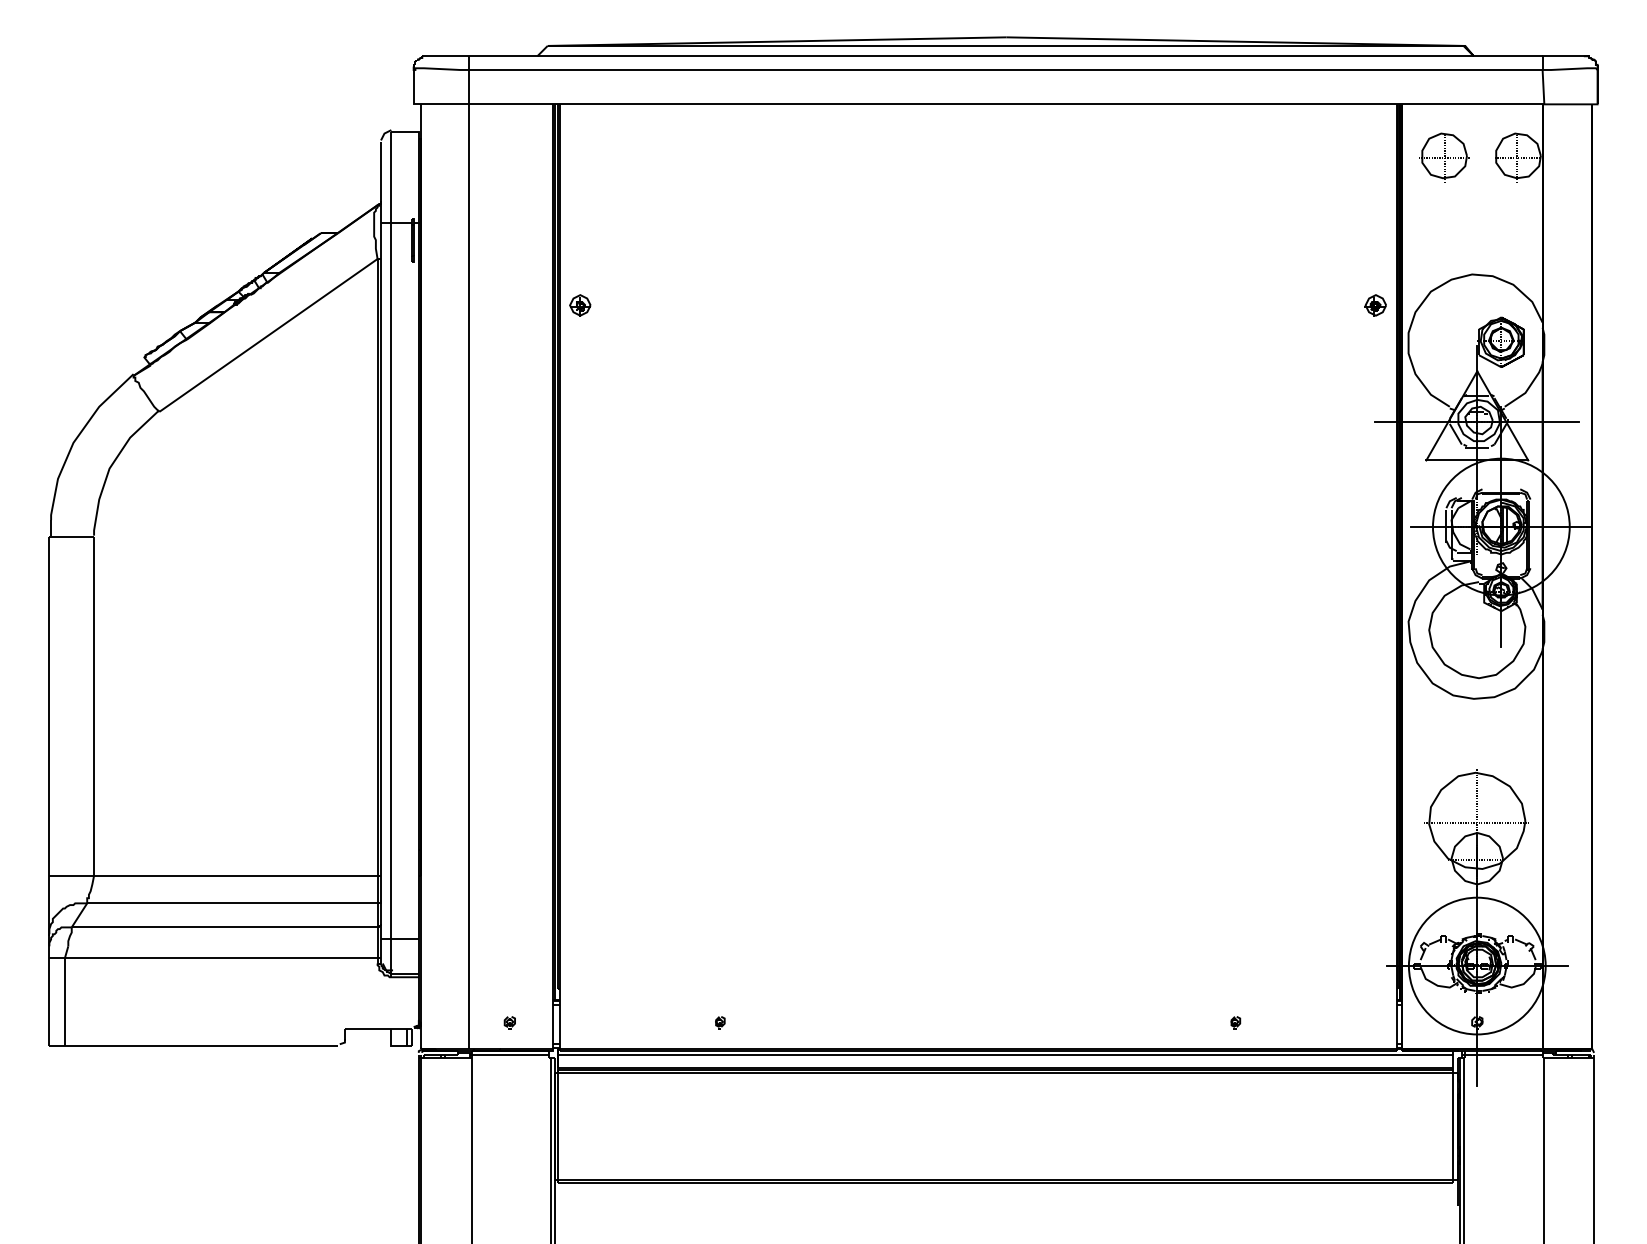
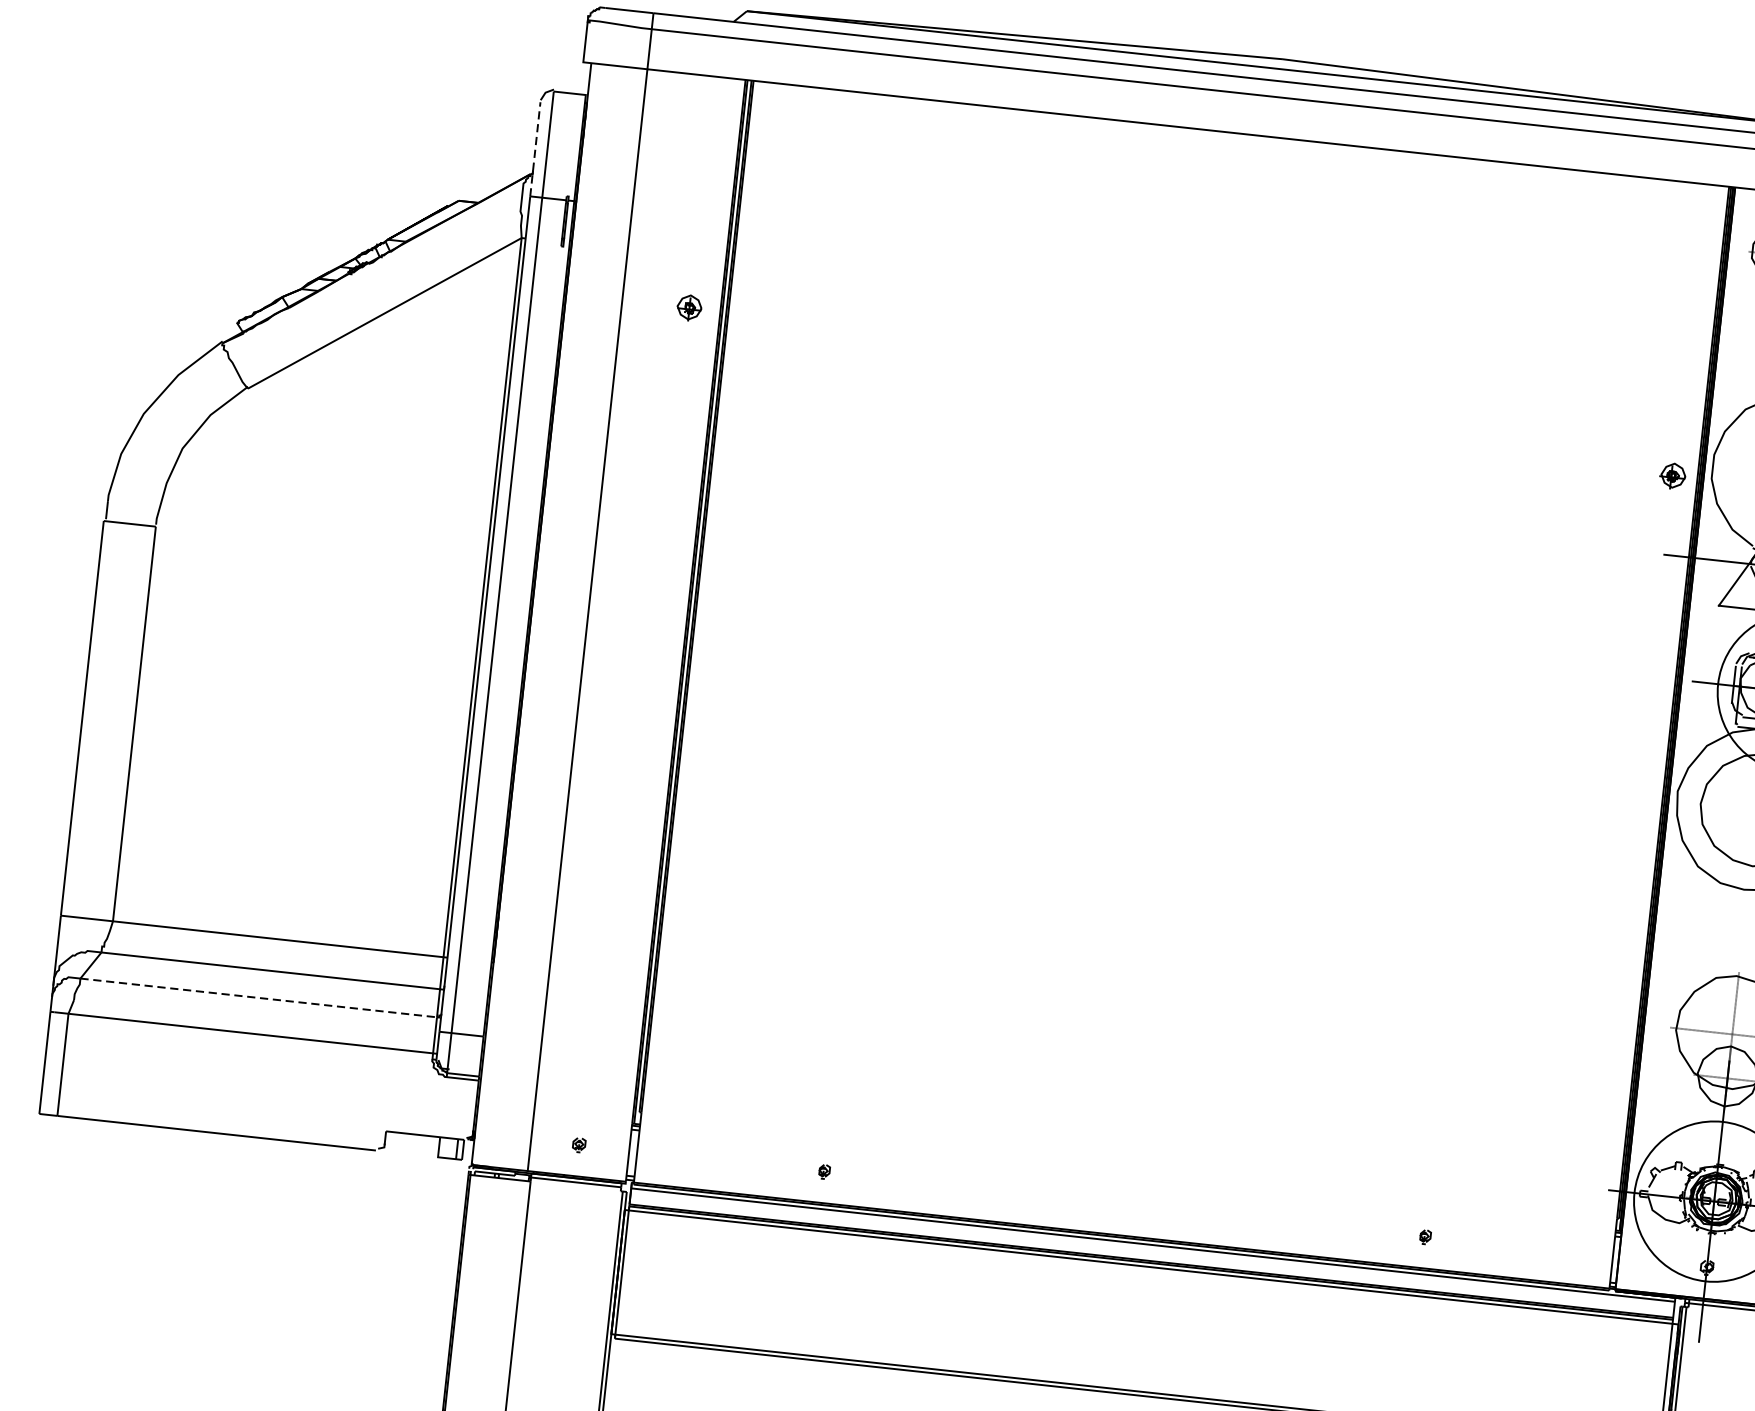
line: (381, 182) -> (535, 149), solid -> dashed
part: (580, 305) -> (689, 307), moved
part: (1375, 305) -> (1672, 475), moved
line: (224, 927) -> (258, 998), solid -> dashed

